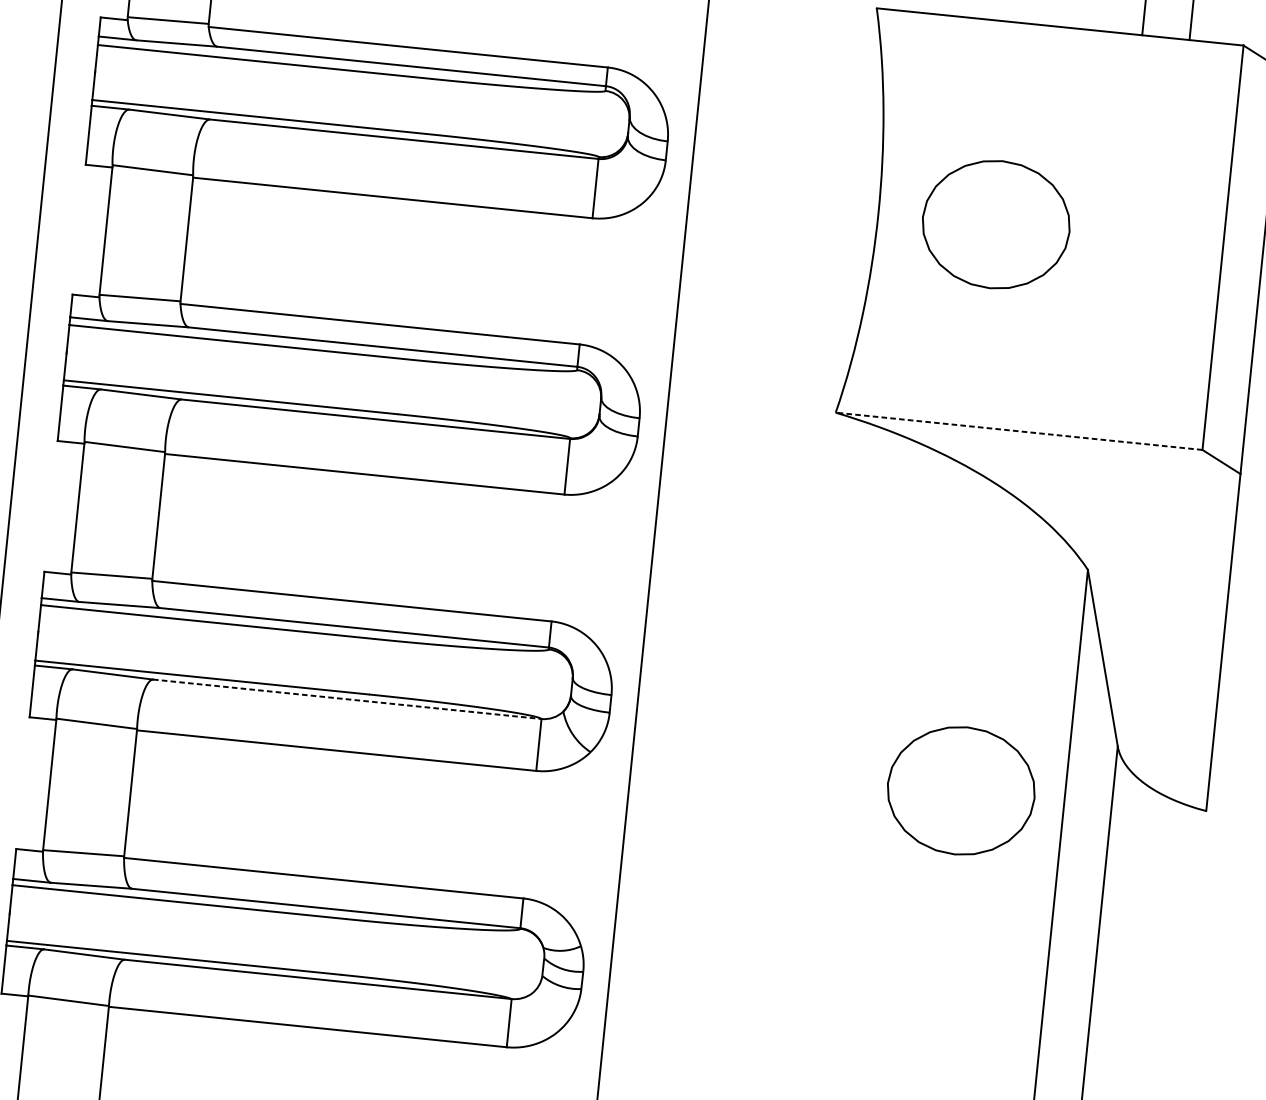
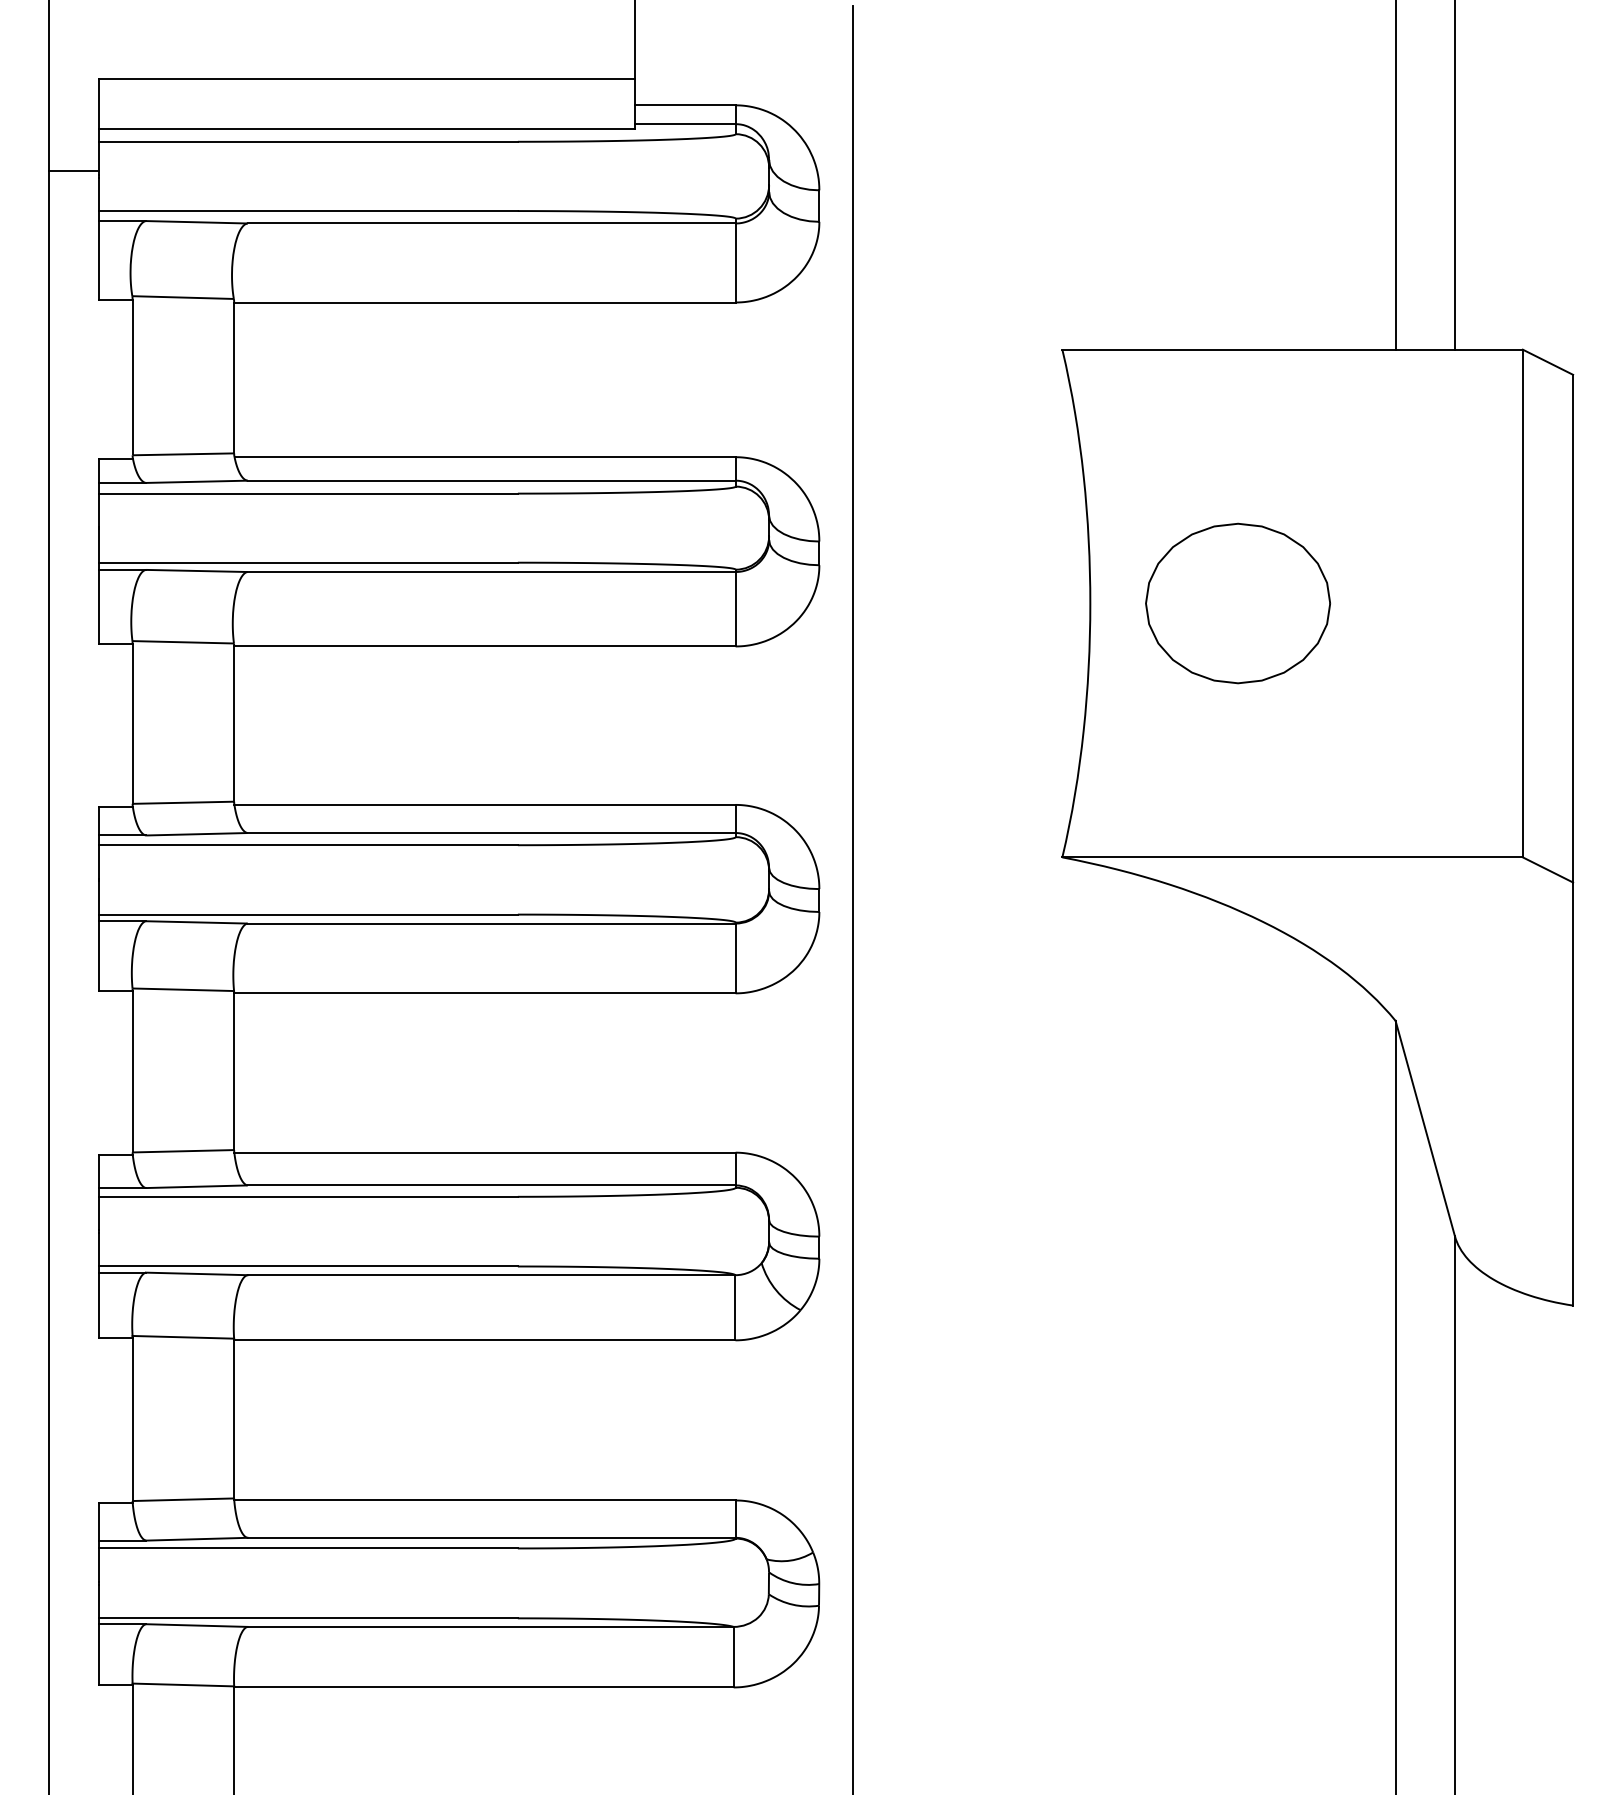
line: (1019, 431) -> (1292, 857), dashed -> solid
line: (347, 699) -> (491, 1275), dashed -> solid
part: (961, 790) -> (1266, 1311), removed

